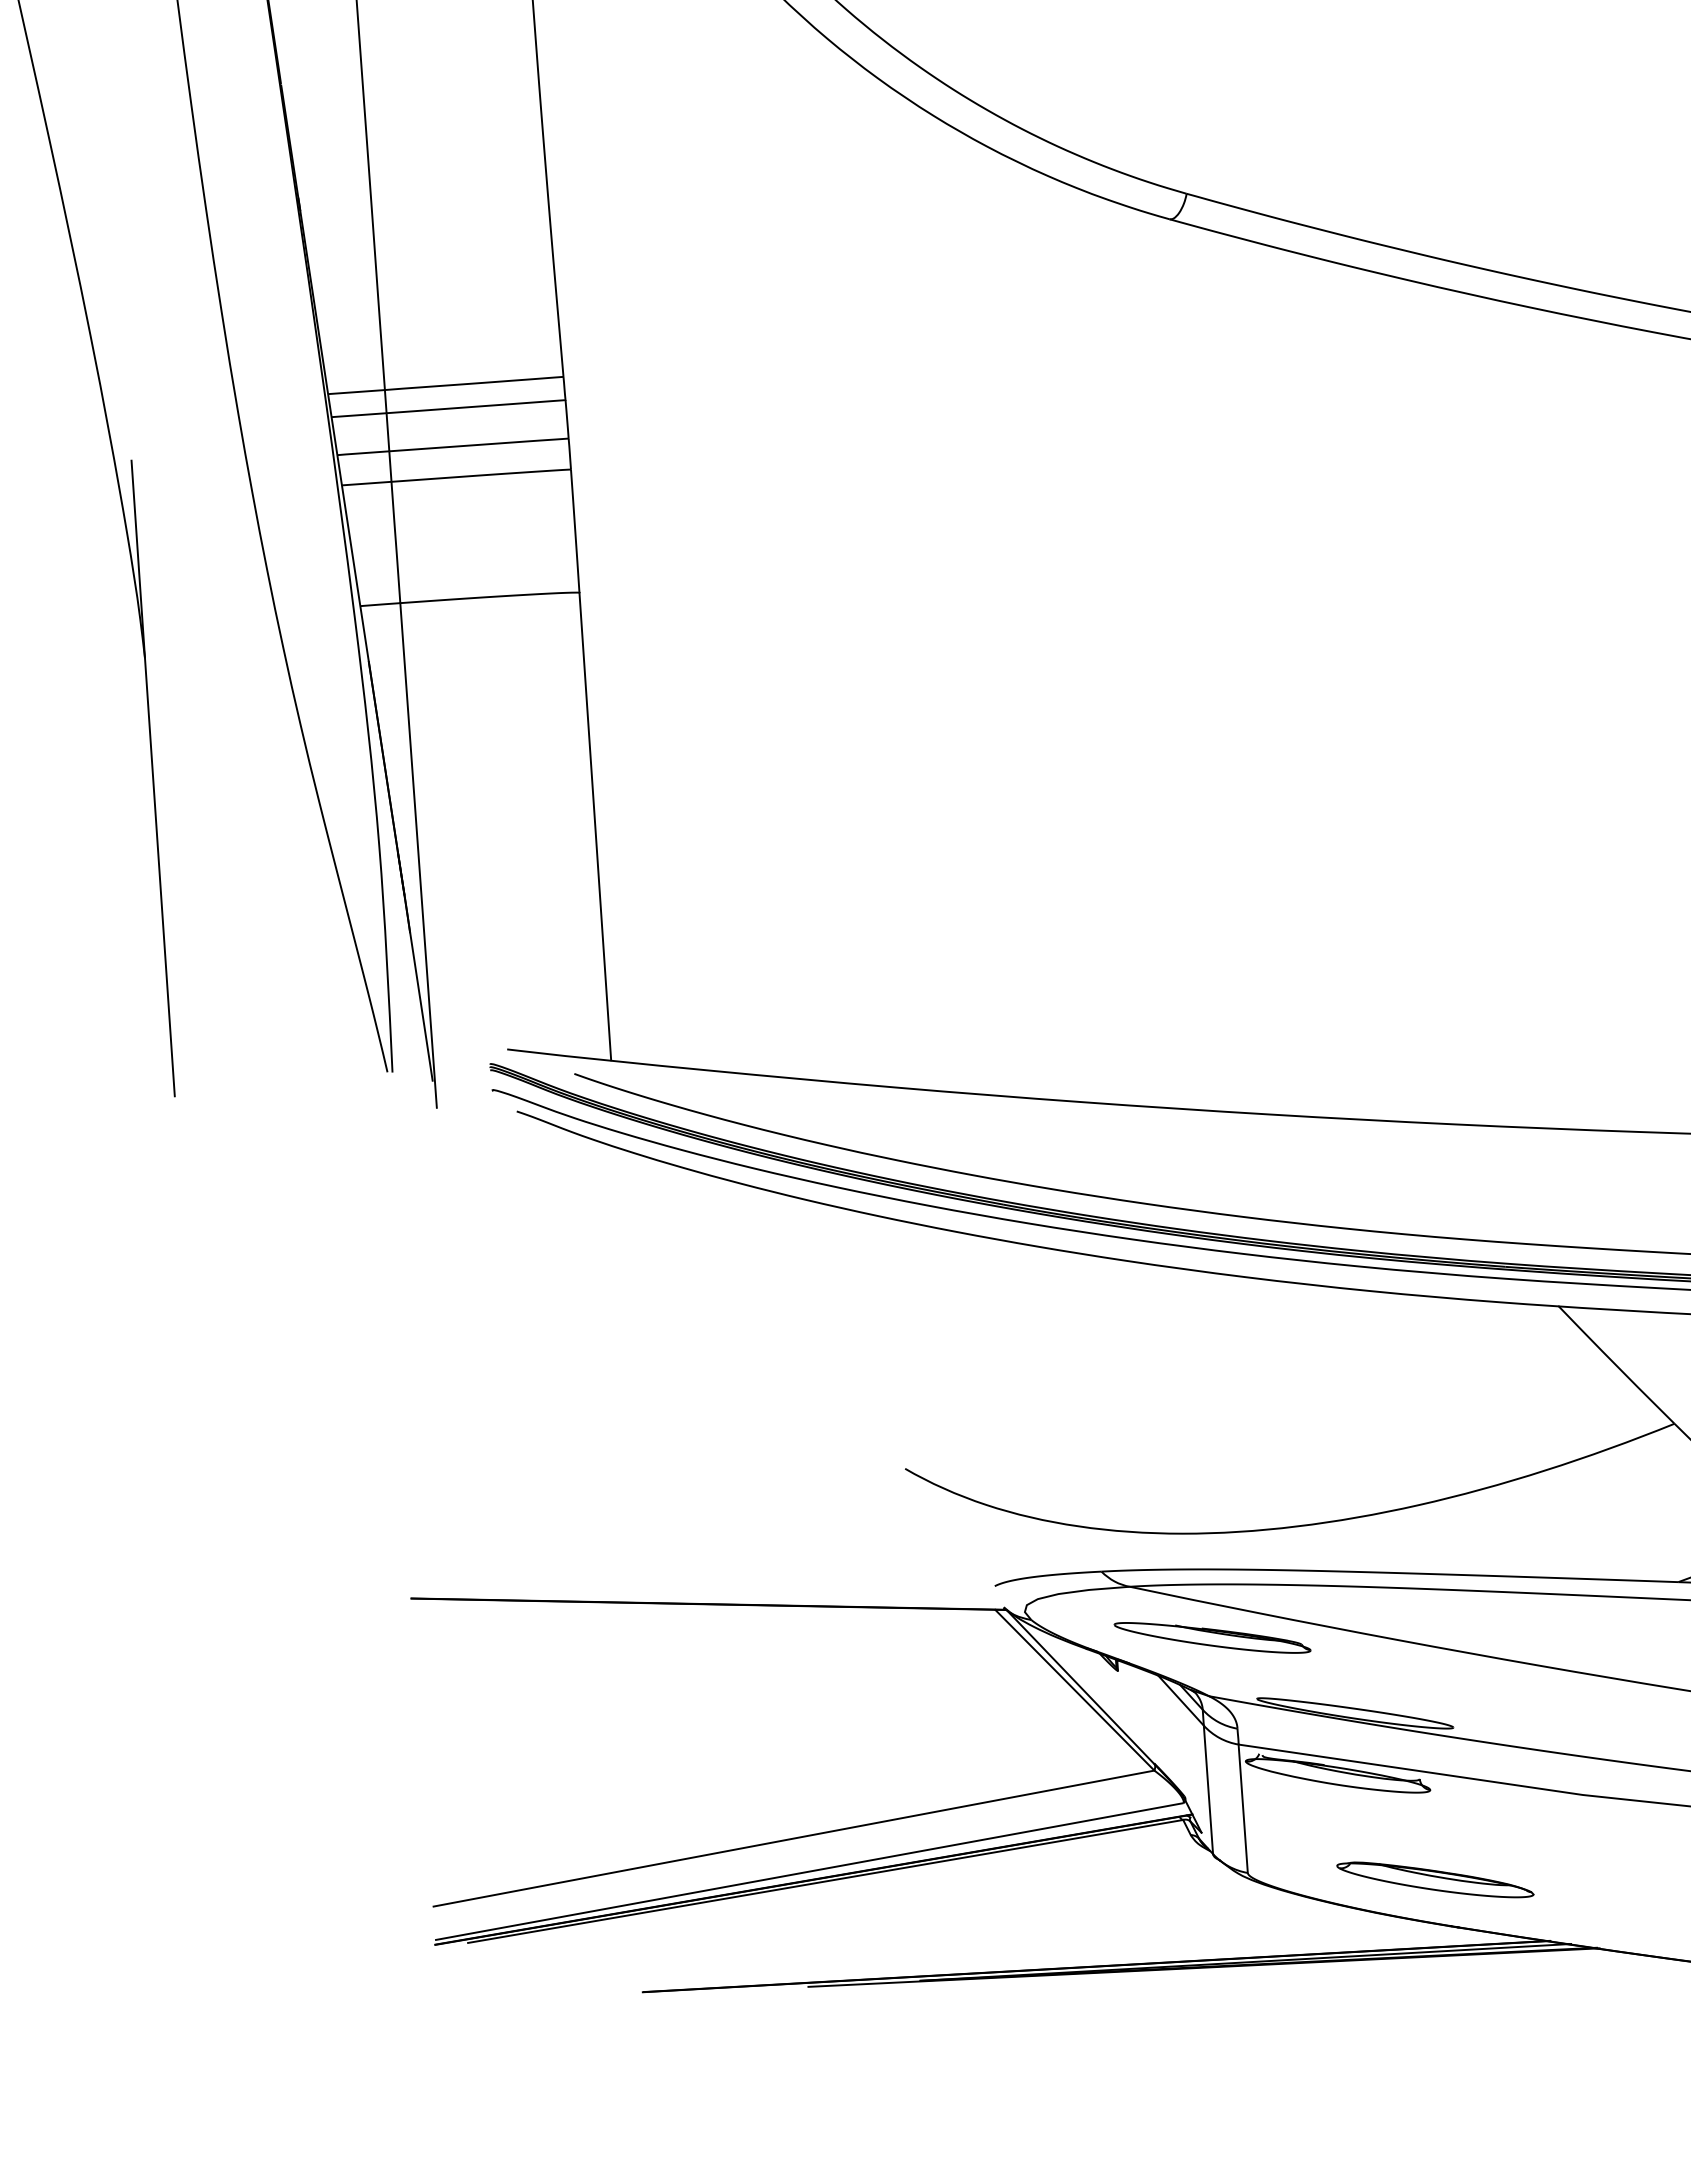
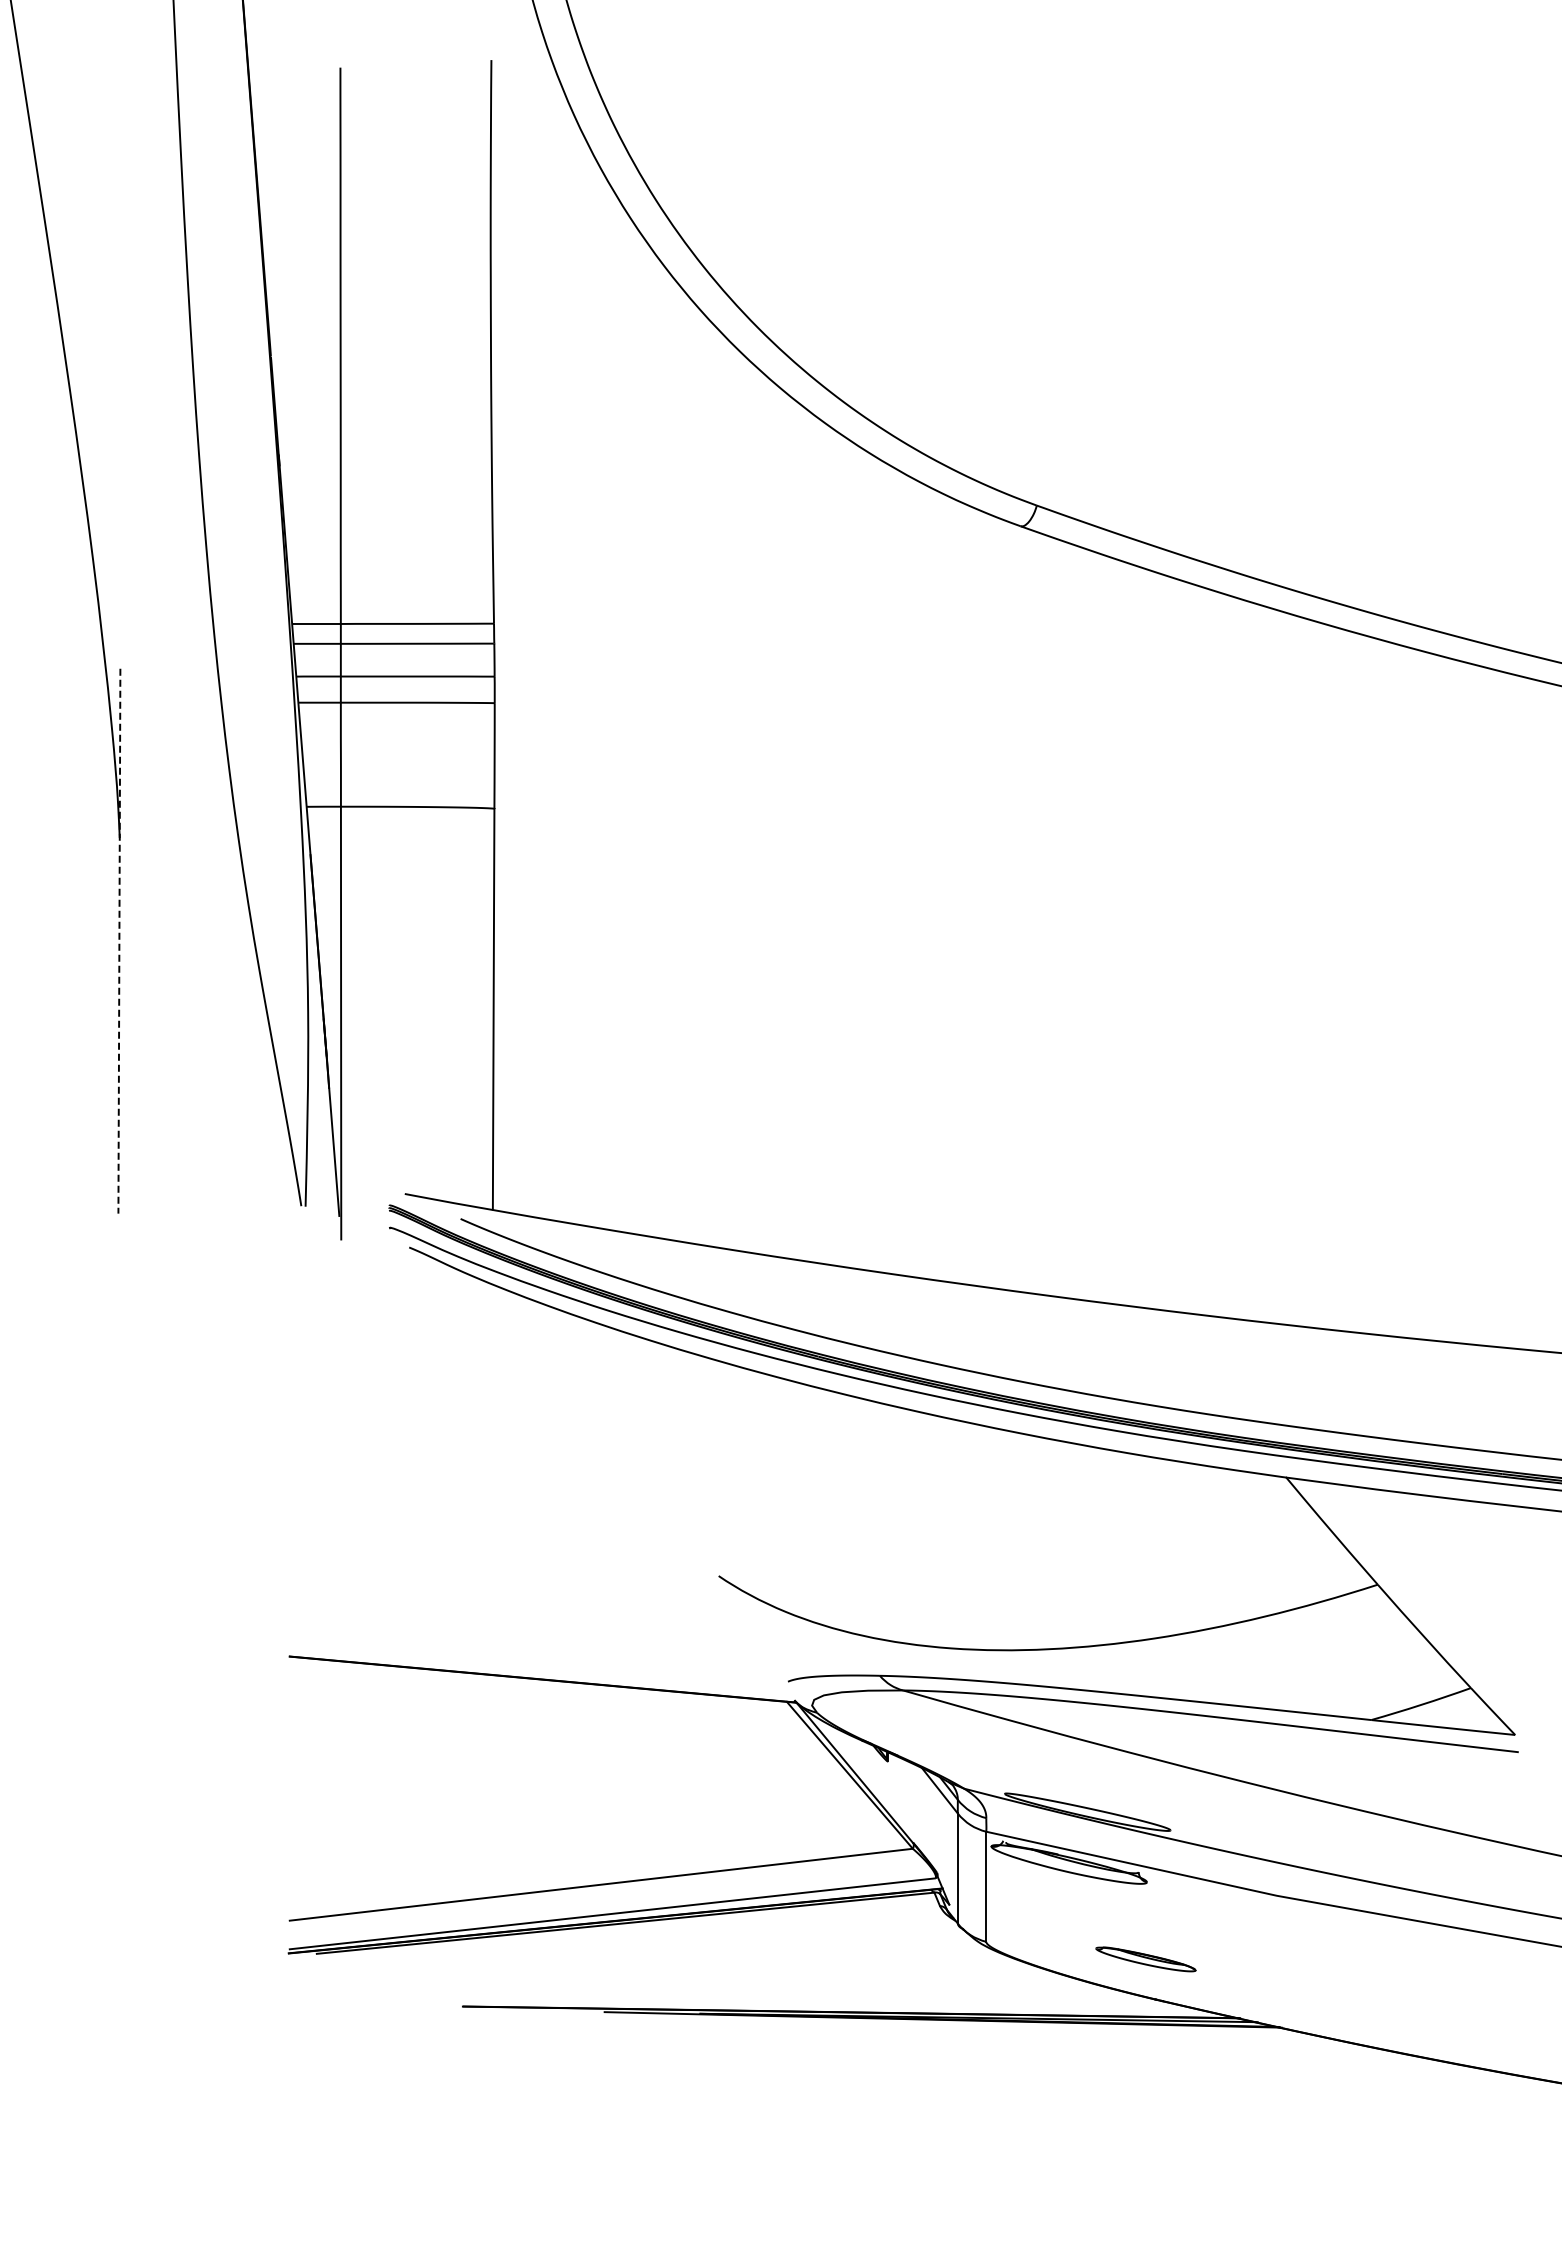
line: (153, 778) -> (119, 941), solid -> dashed
part: (1212, 1638) -> (970, 1739), removed
part: (1434, 1880) -> (1145, 1959), size x0.6

